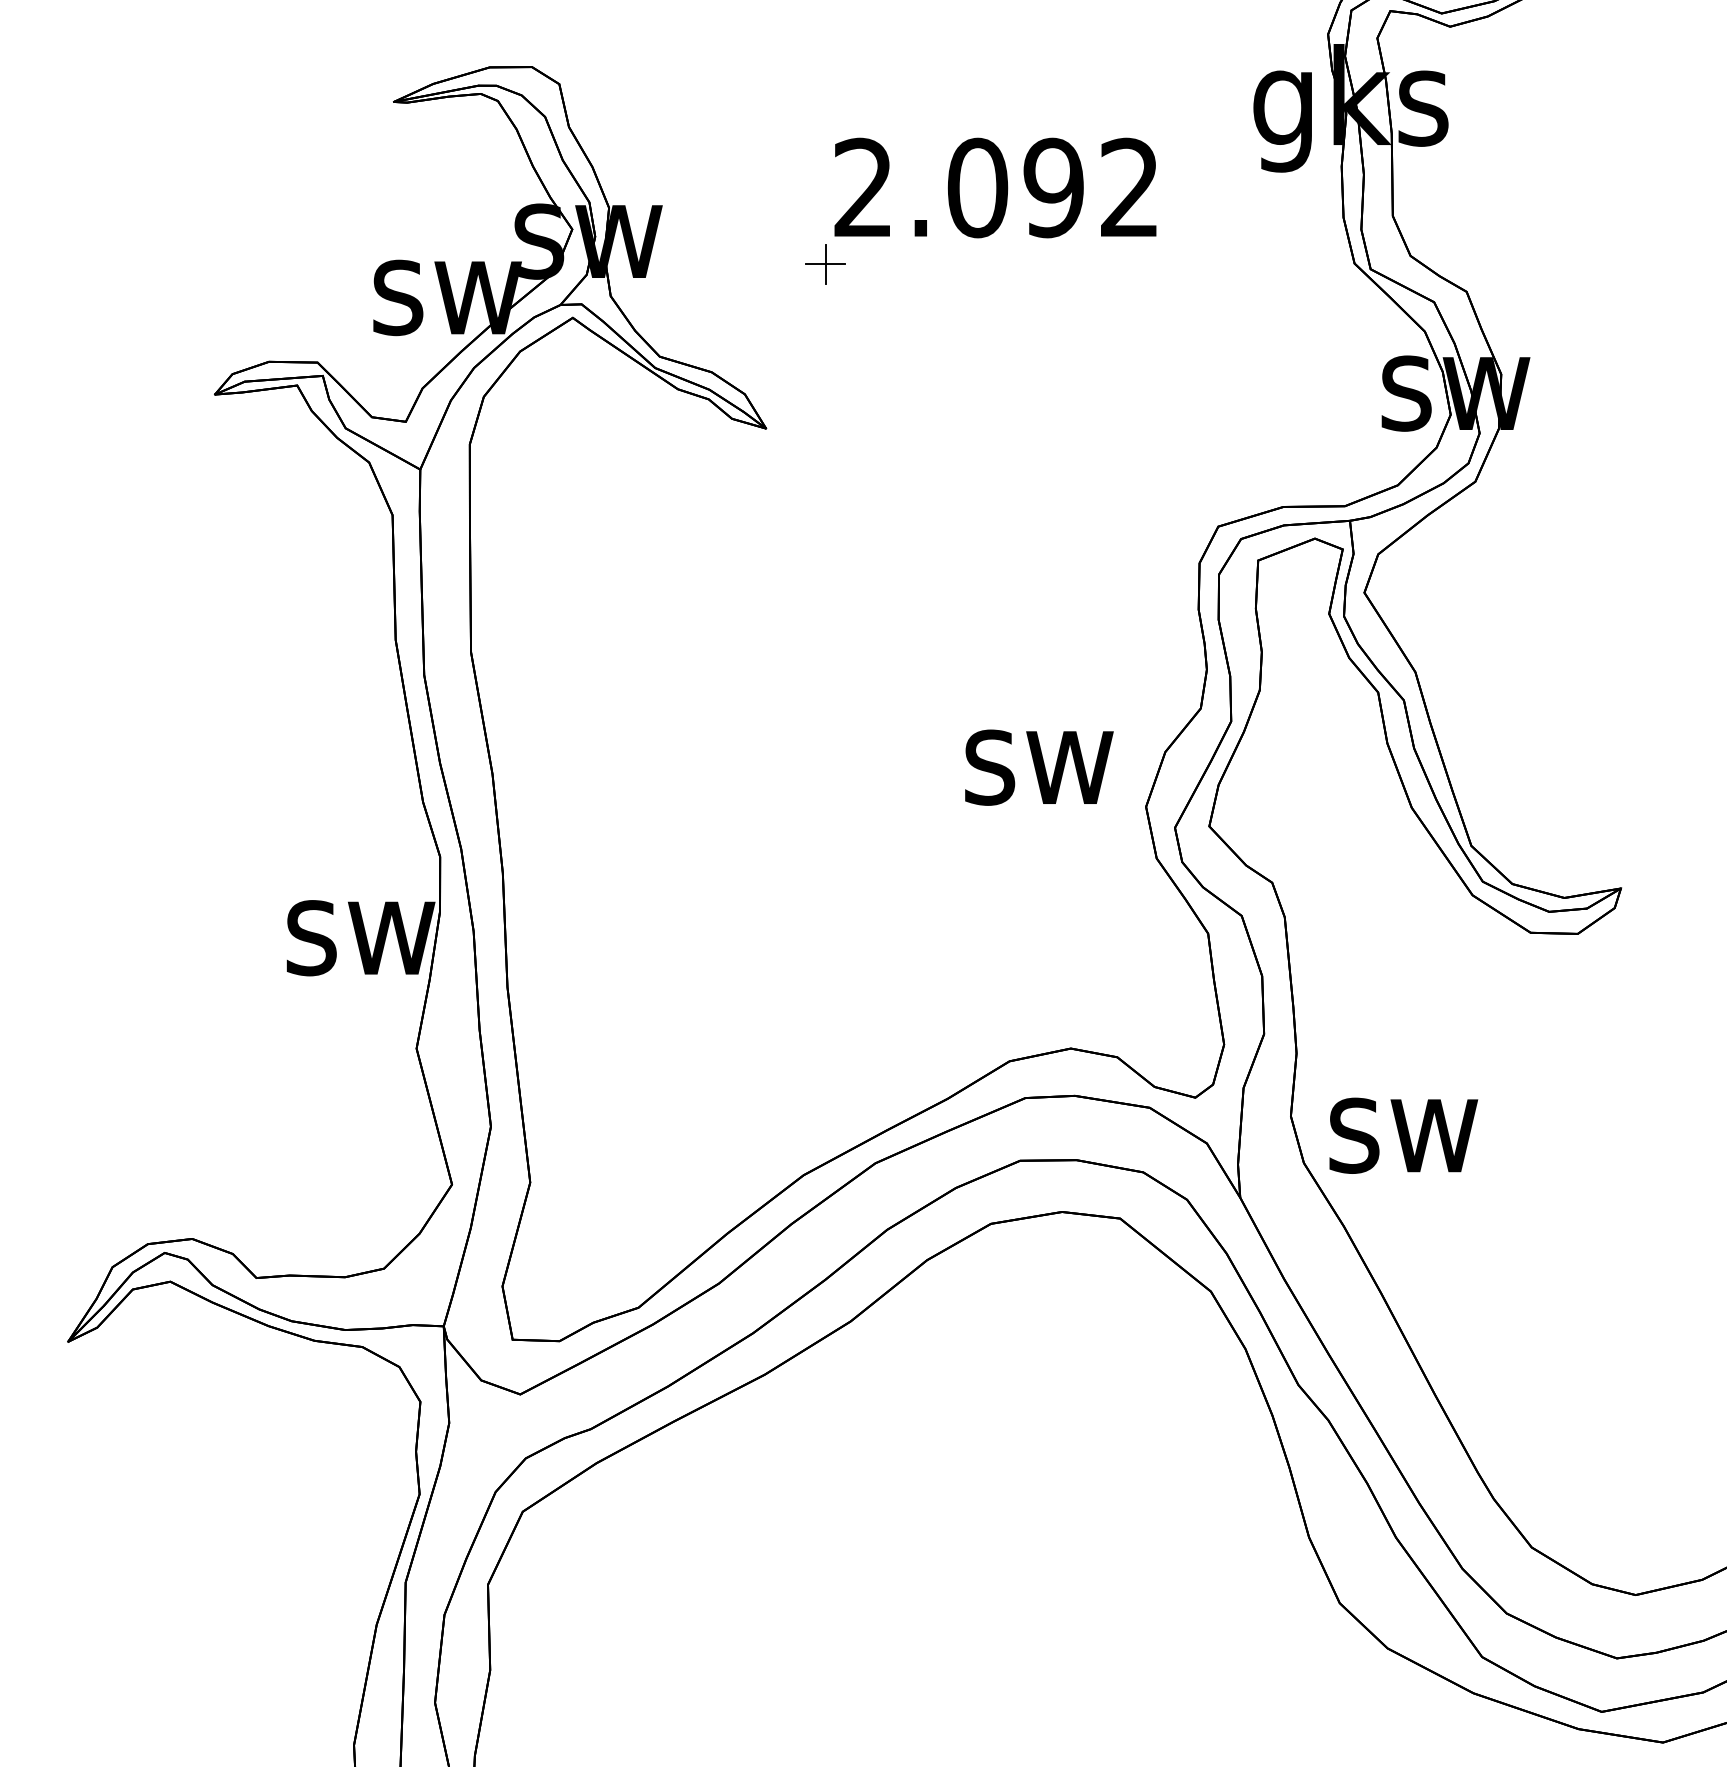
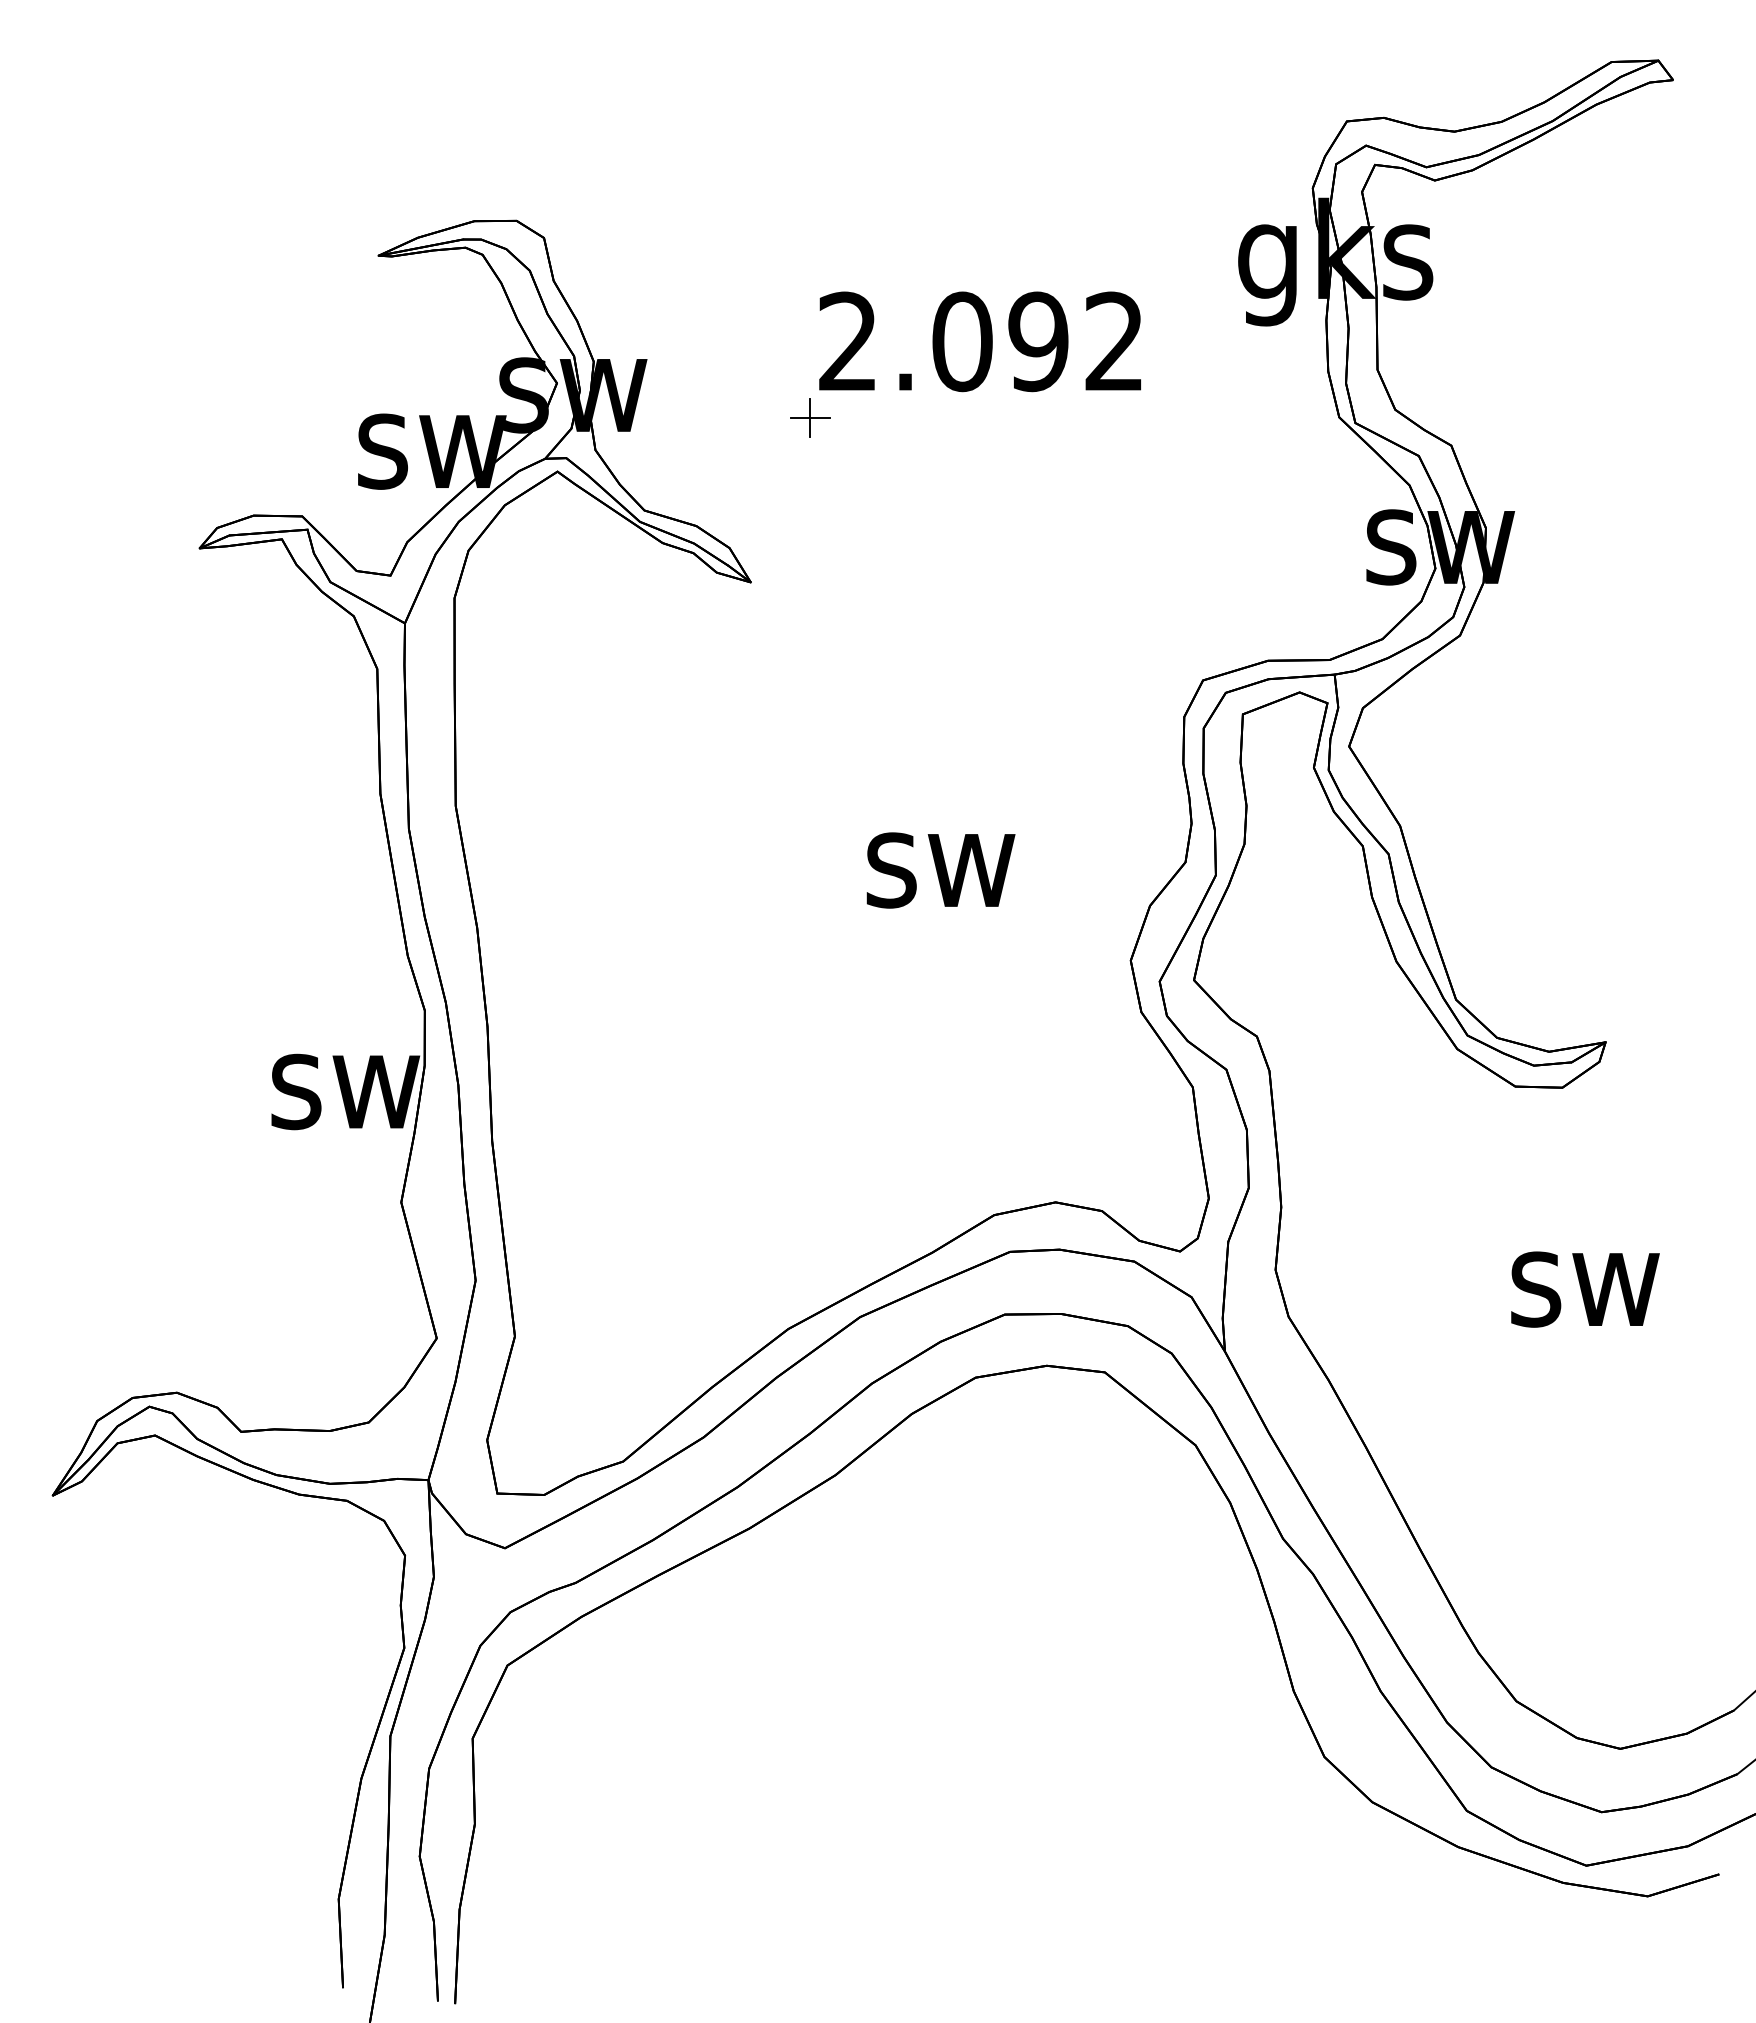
text: (1038, 767) -> (940, 870), moved
text: (1403, 1135) -> (1585, 1289), moved

